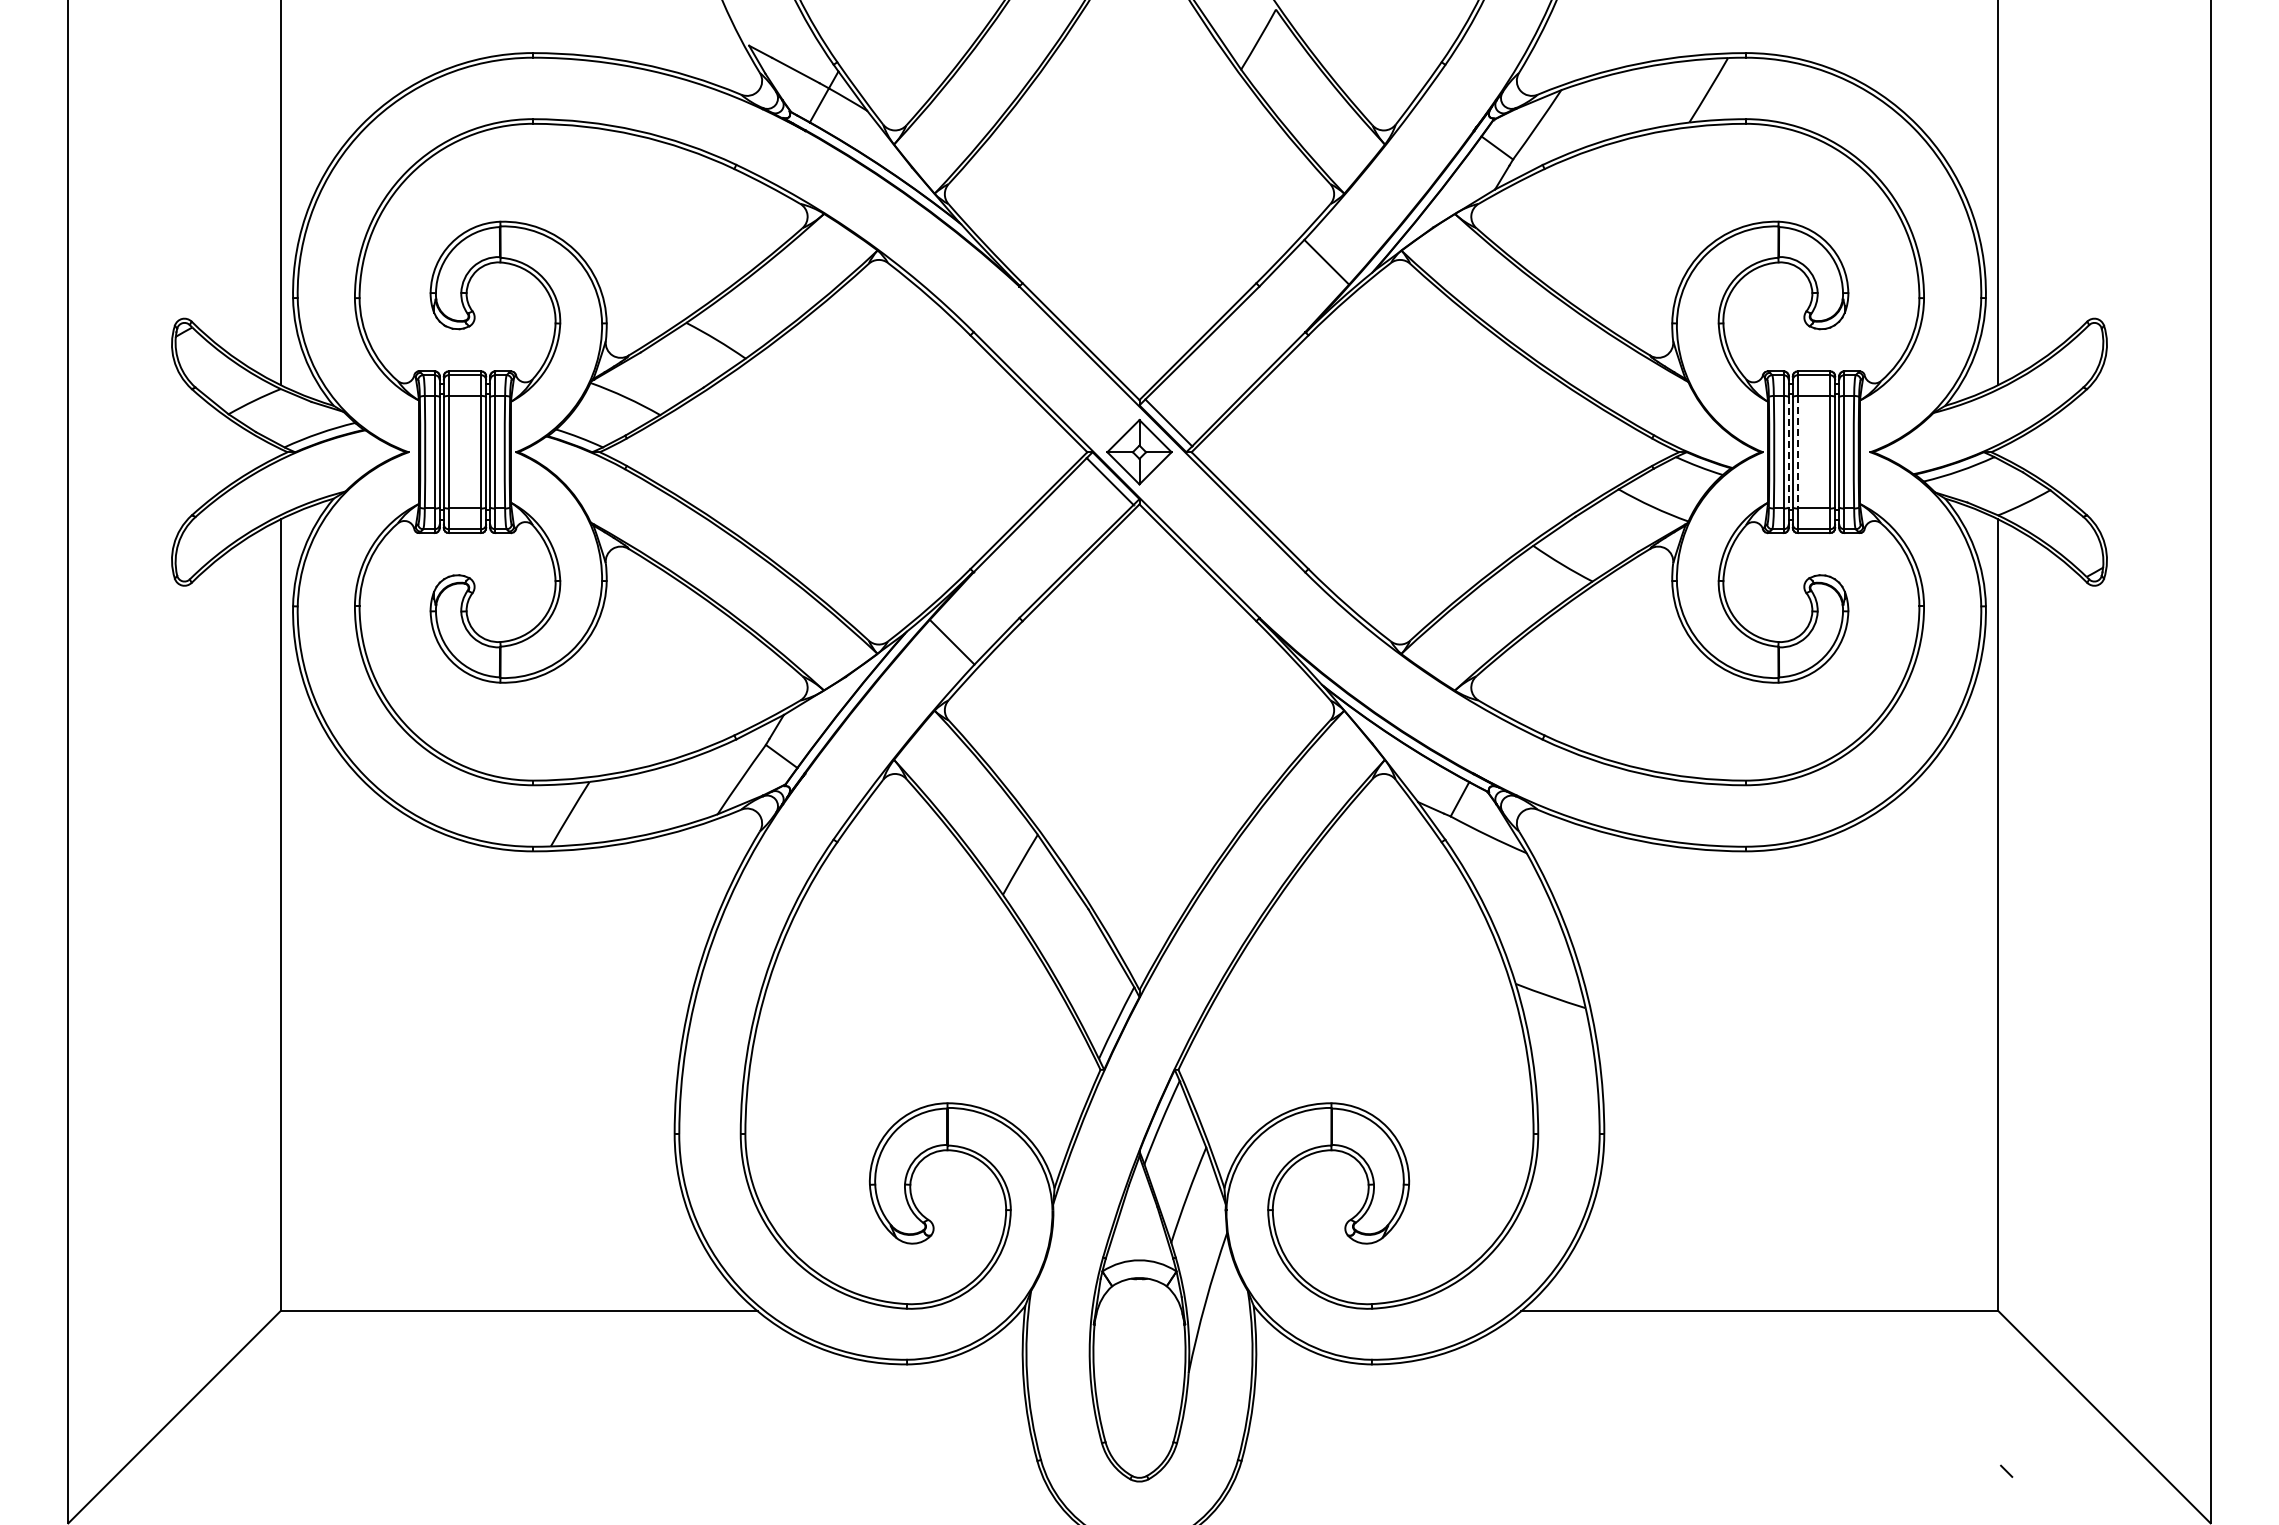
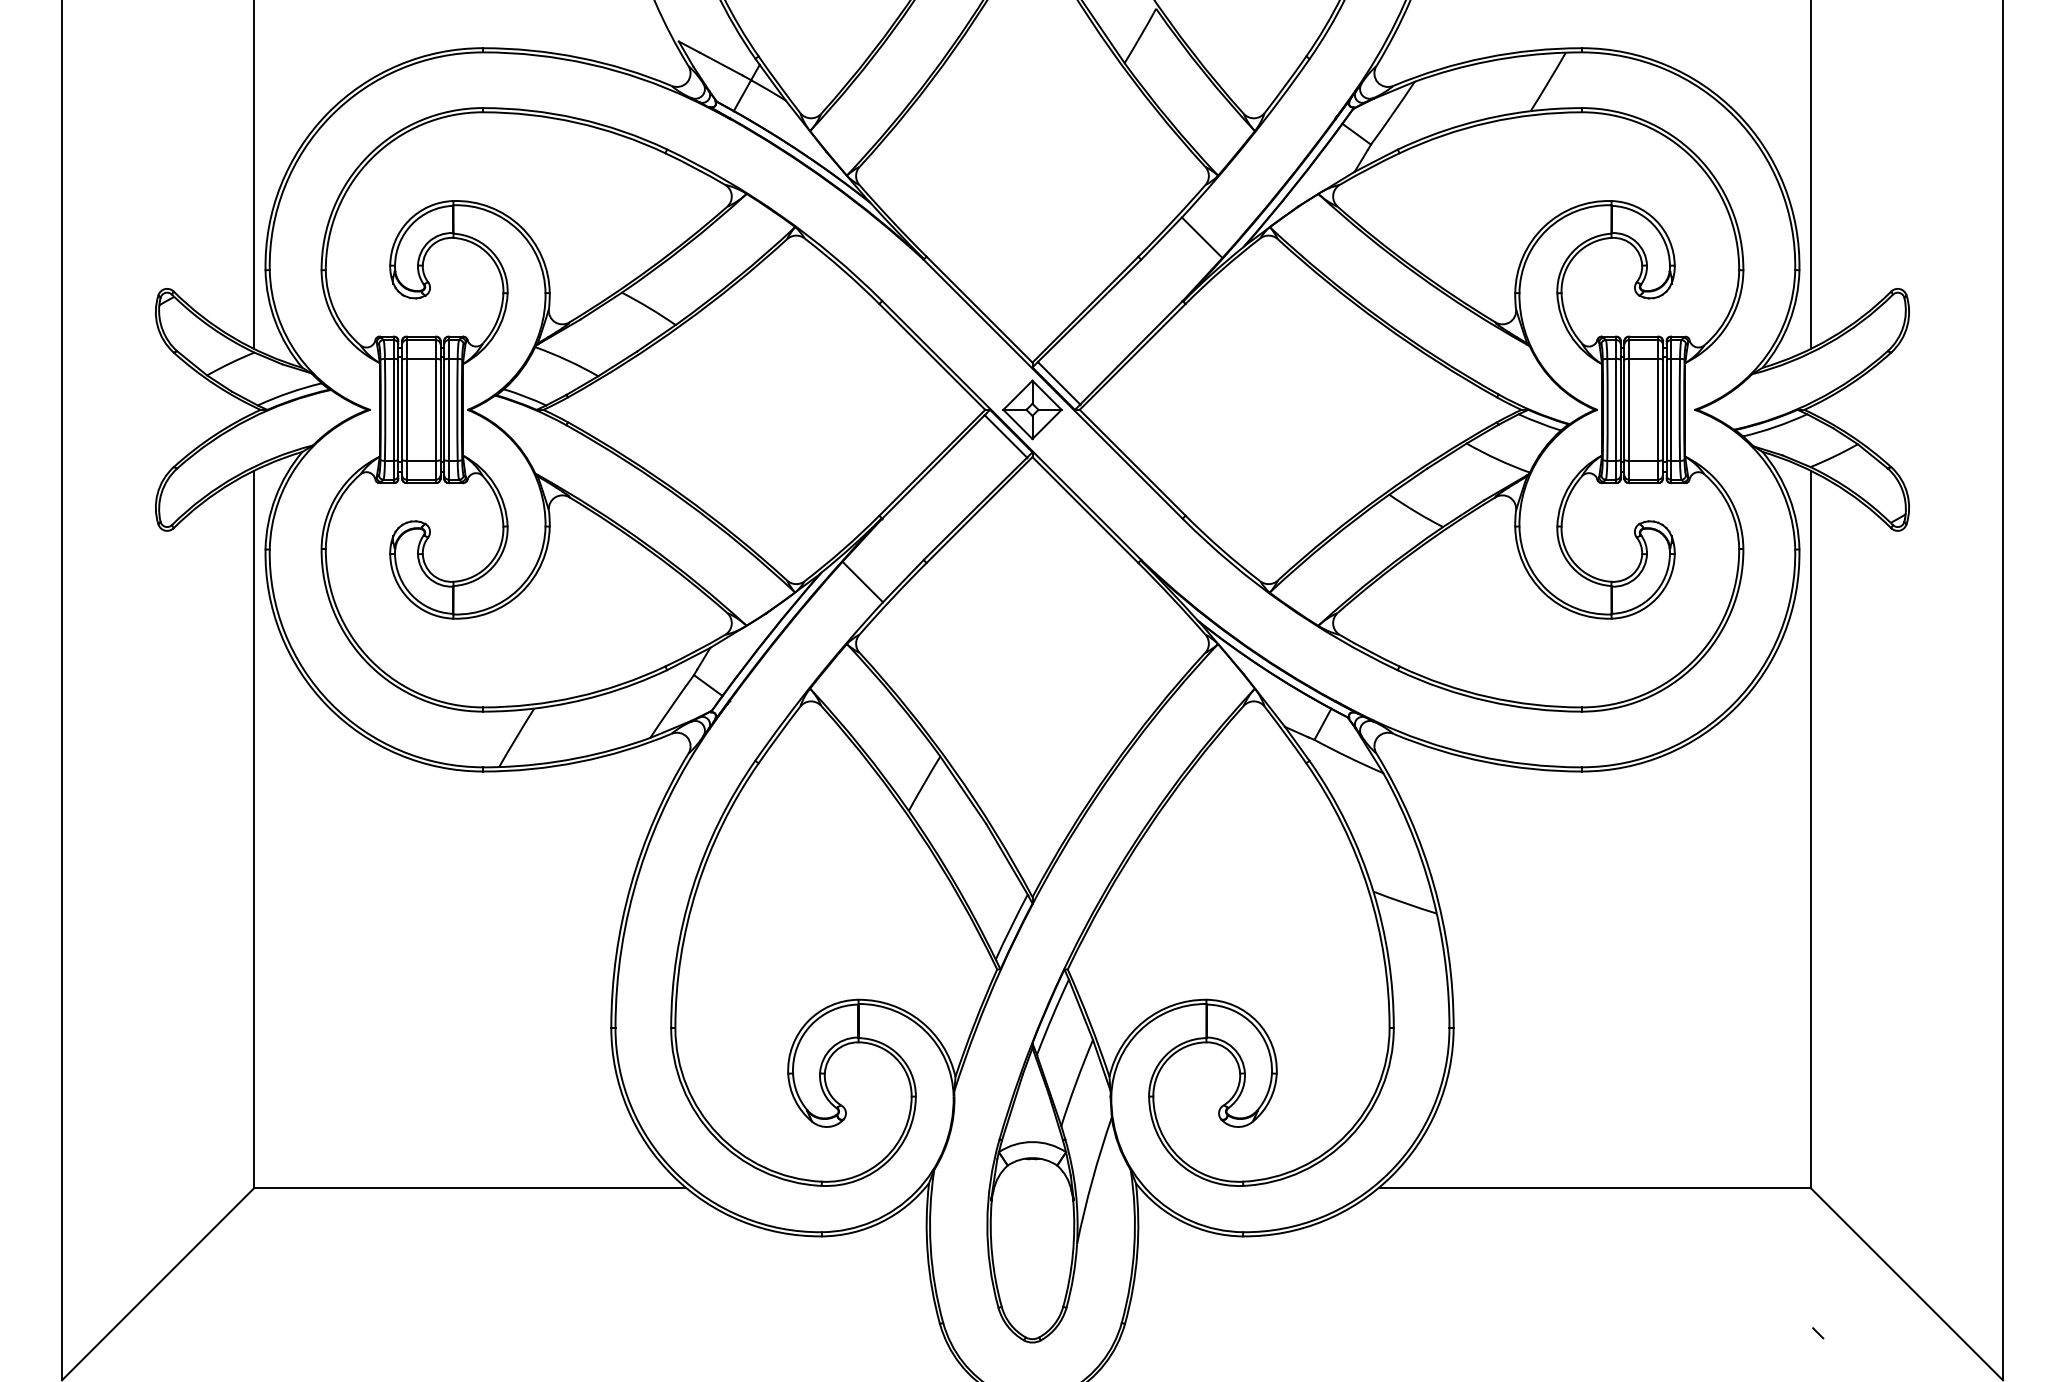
line: (1788, 452) -> (1620, 410), dashed -> solid
line: (1797, 452) -> (1628, 410), dashed -> solid

